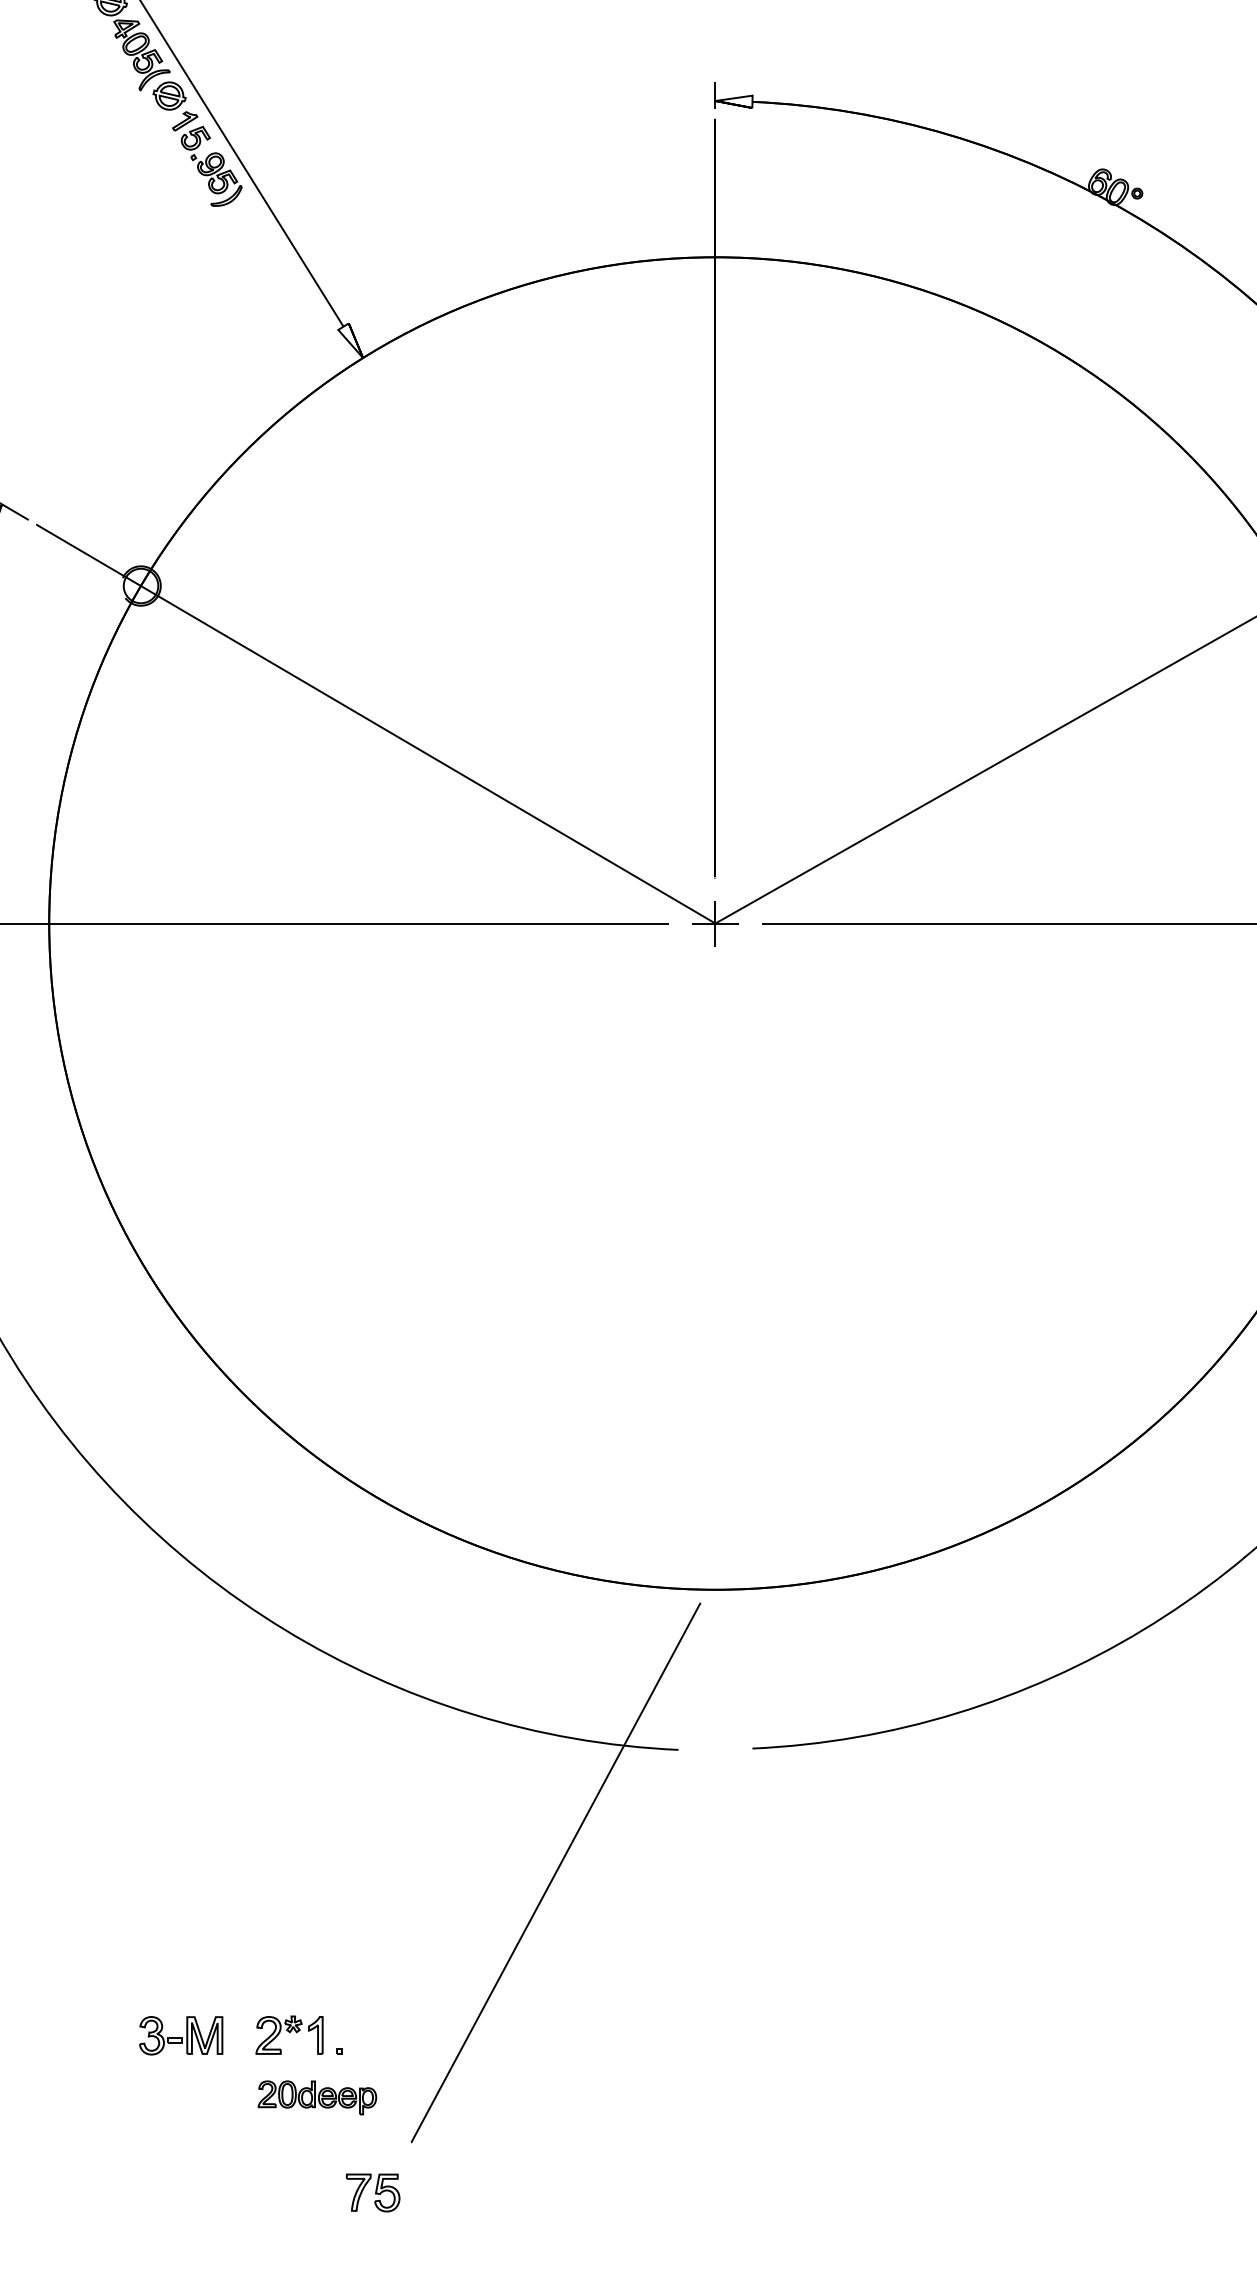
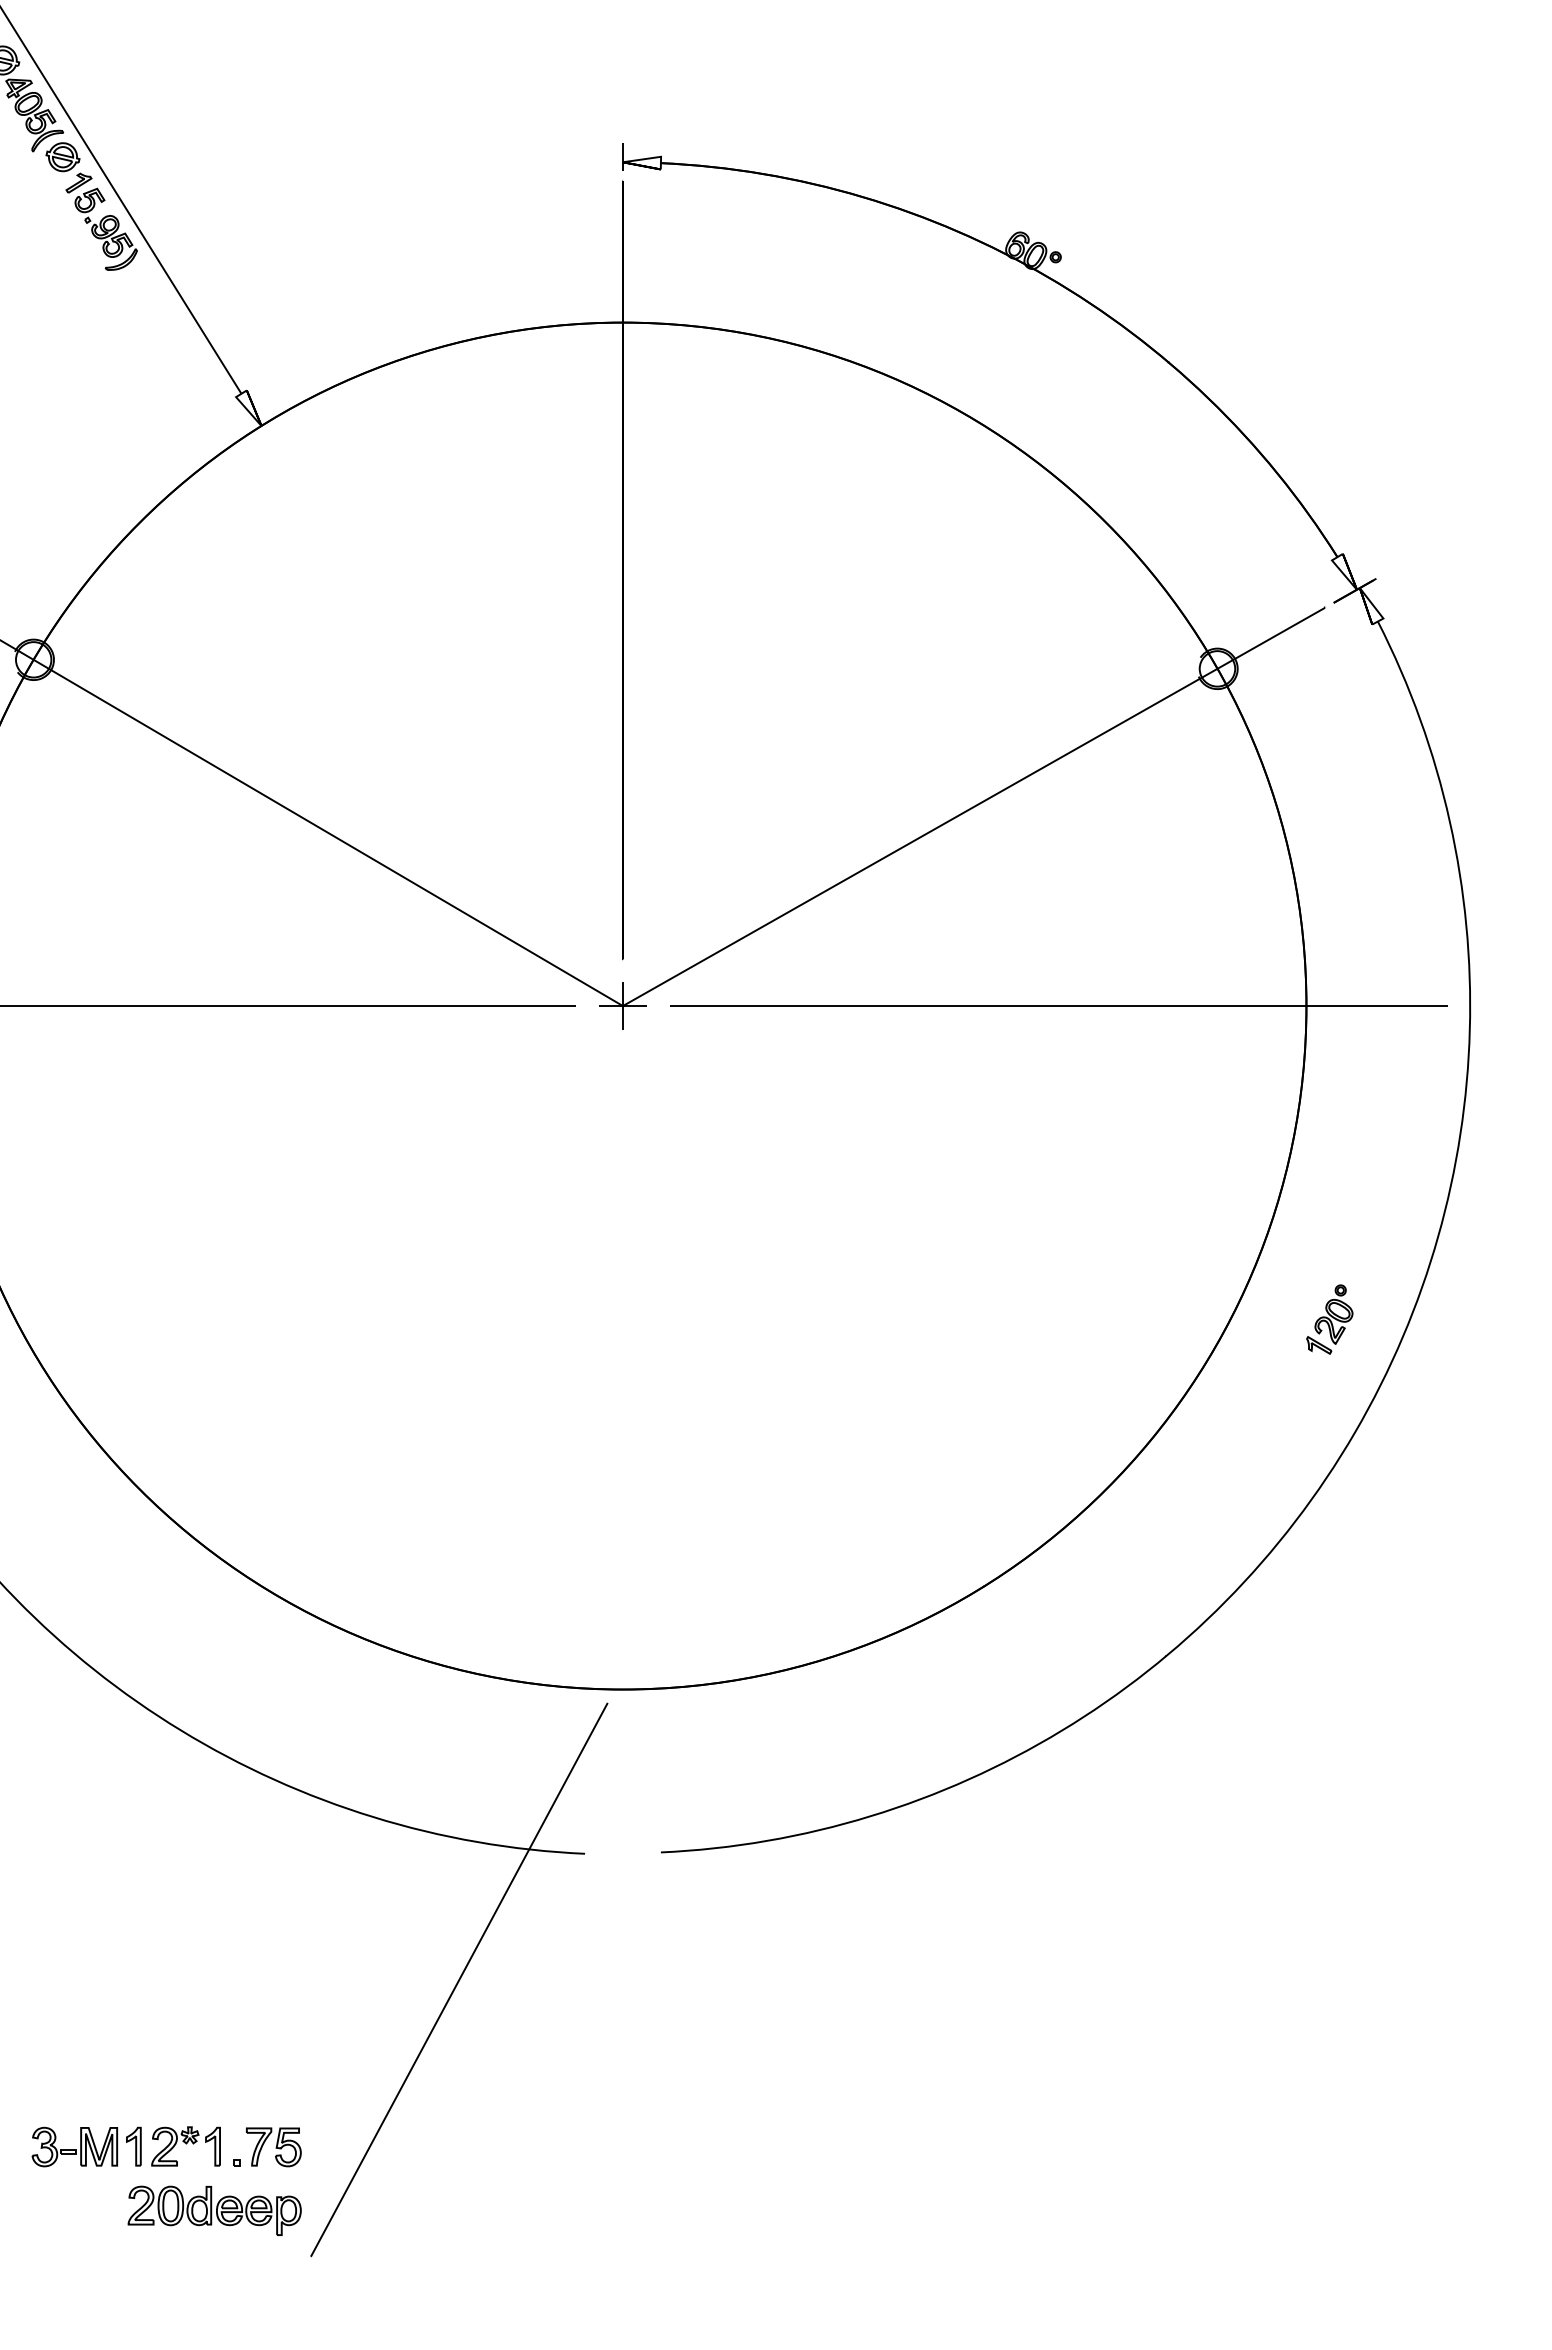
part: (238, 2035) -> (133, 2146), added
part: (317, 2097) -> (214, 2210), size x1.43
part: (372, 2193) -> (273, 2147), moved

